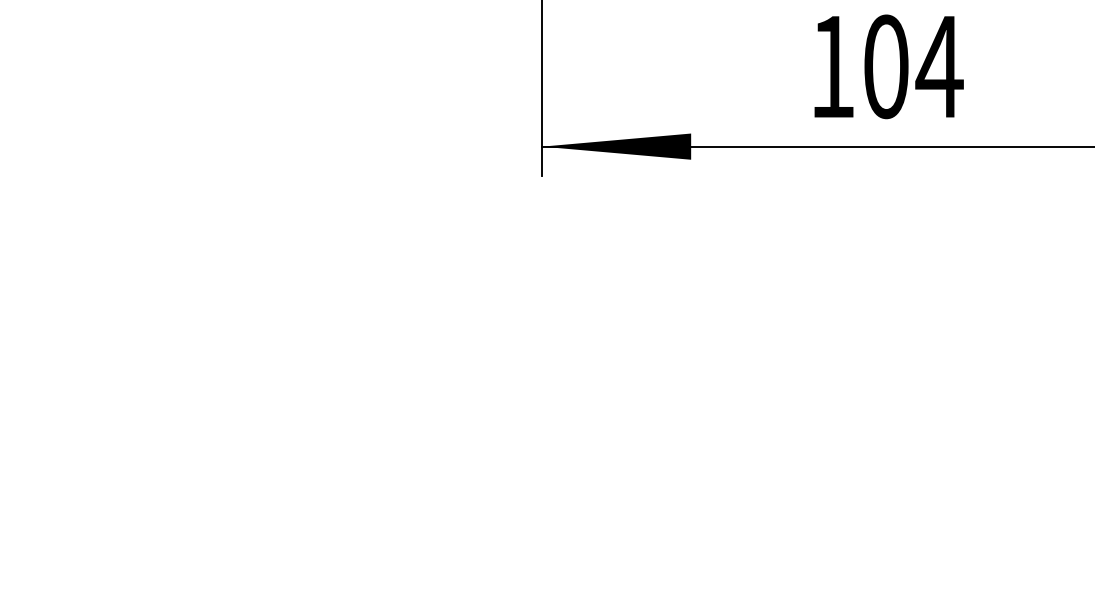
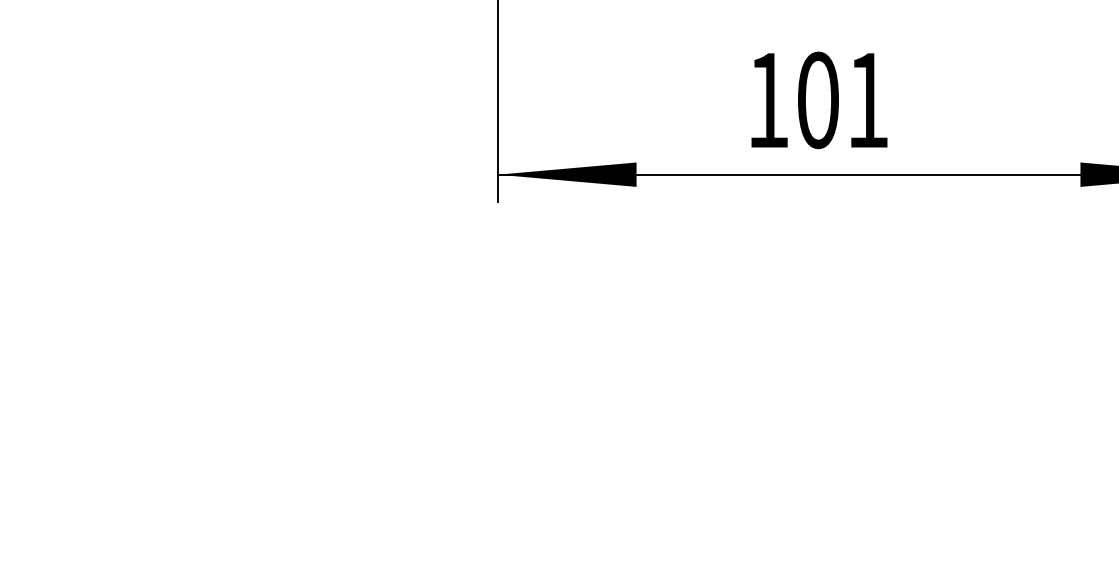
text: (939, 66) -> (867, 100), 104 -> 101

